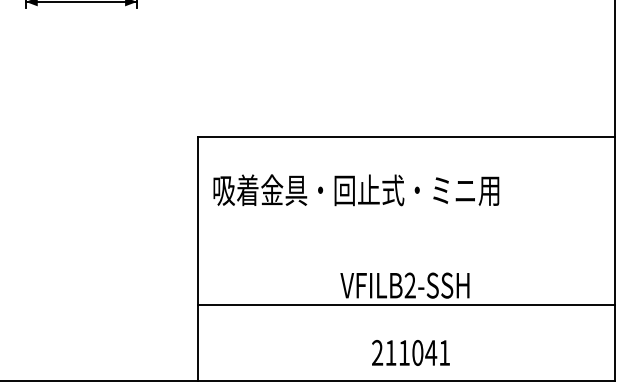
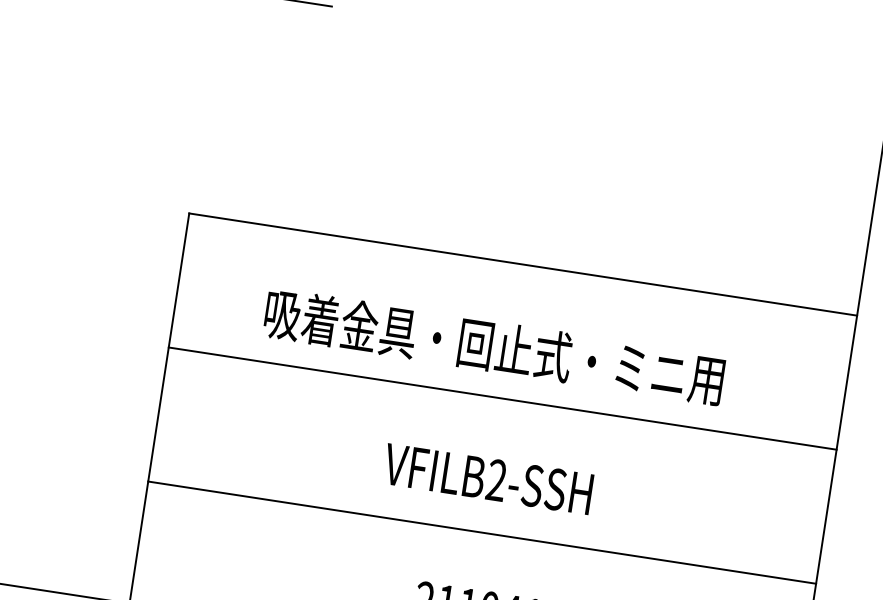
text: (356, 190) -> (494, 347), moved
line: (405, 221) -> (501, 399), added
text: (404, 285) -> (487, 478), moved

